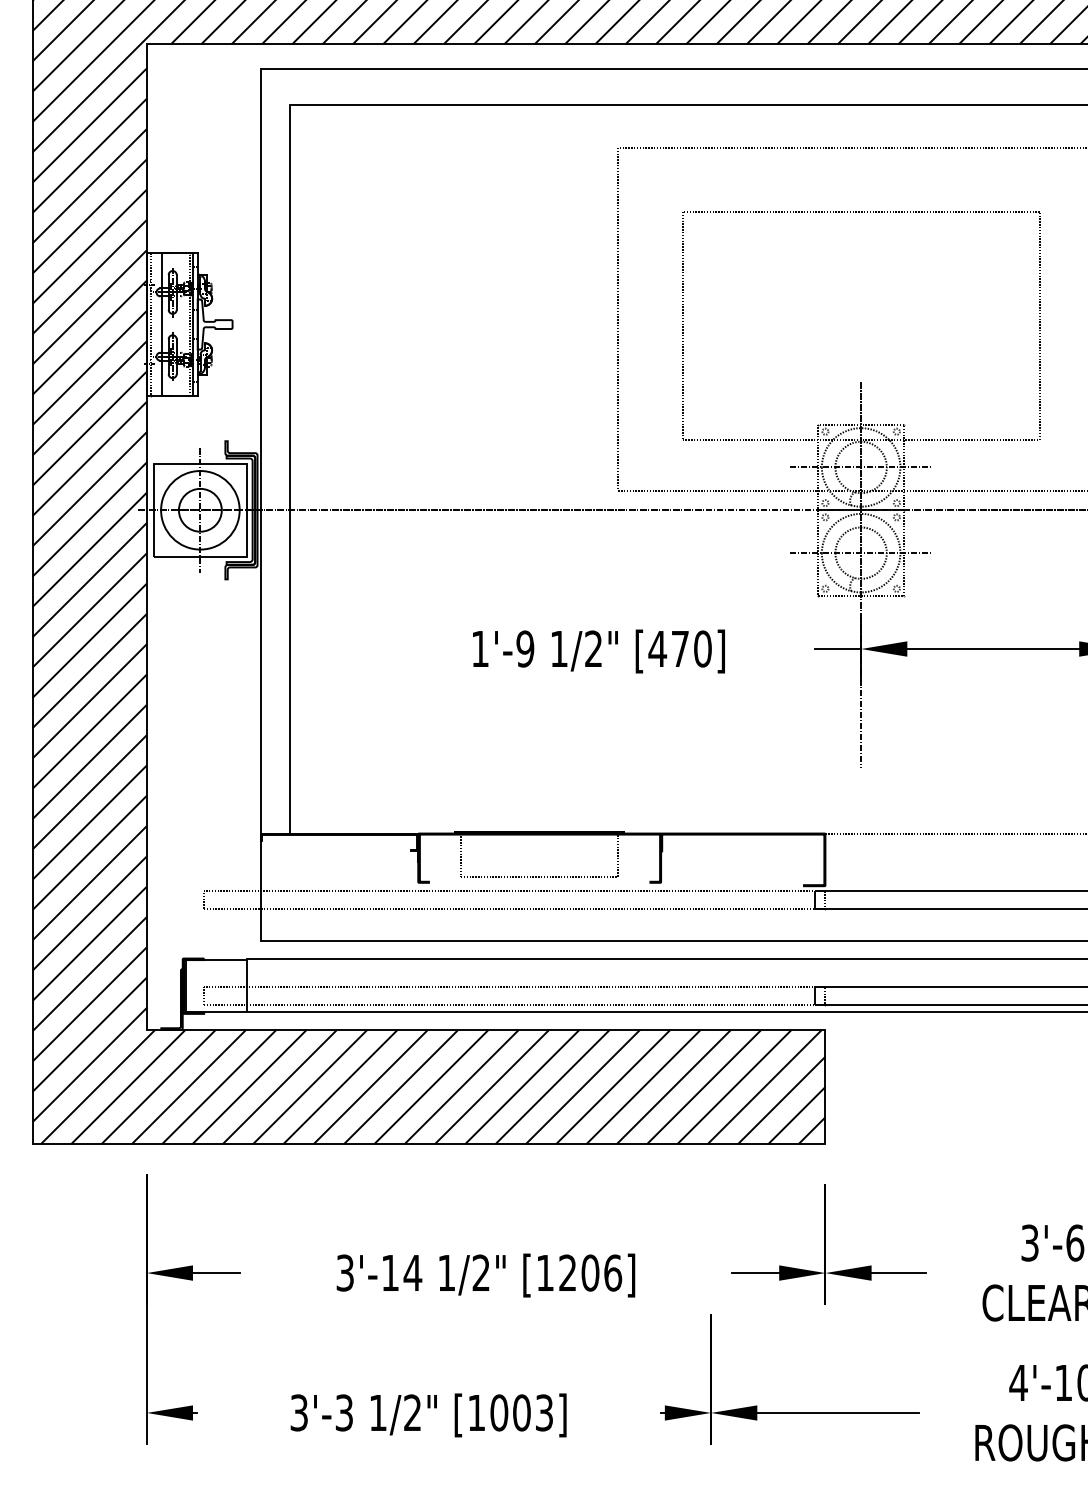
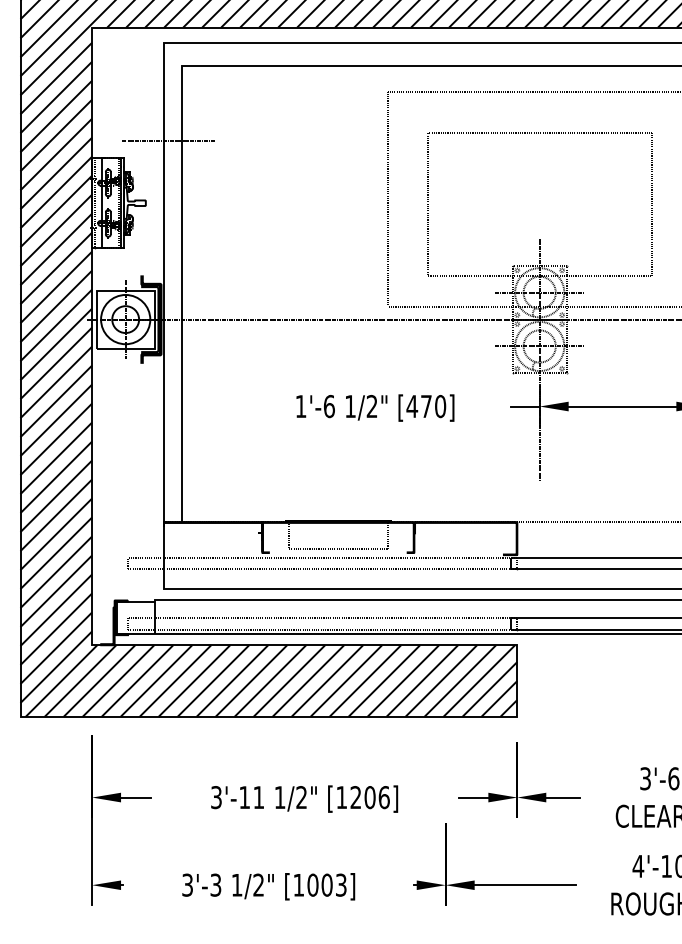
line: (268, 226) -> (168, 141), added
text: (524, 648) -> (328, 406), 1'-9 -> 1'-6
text: (412, 1272) -> (258, 797), 3'-14 -> 3'-11

